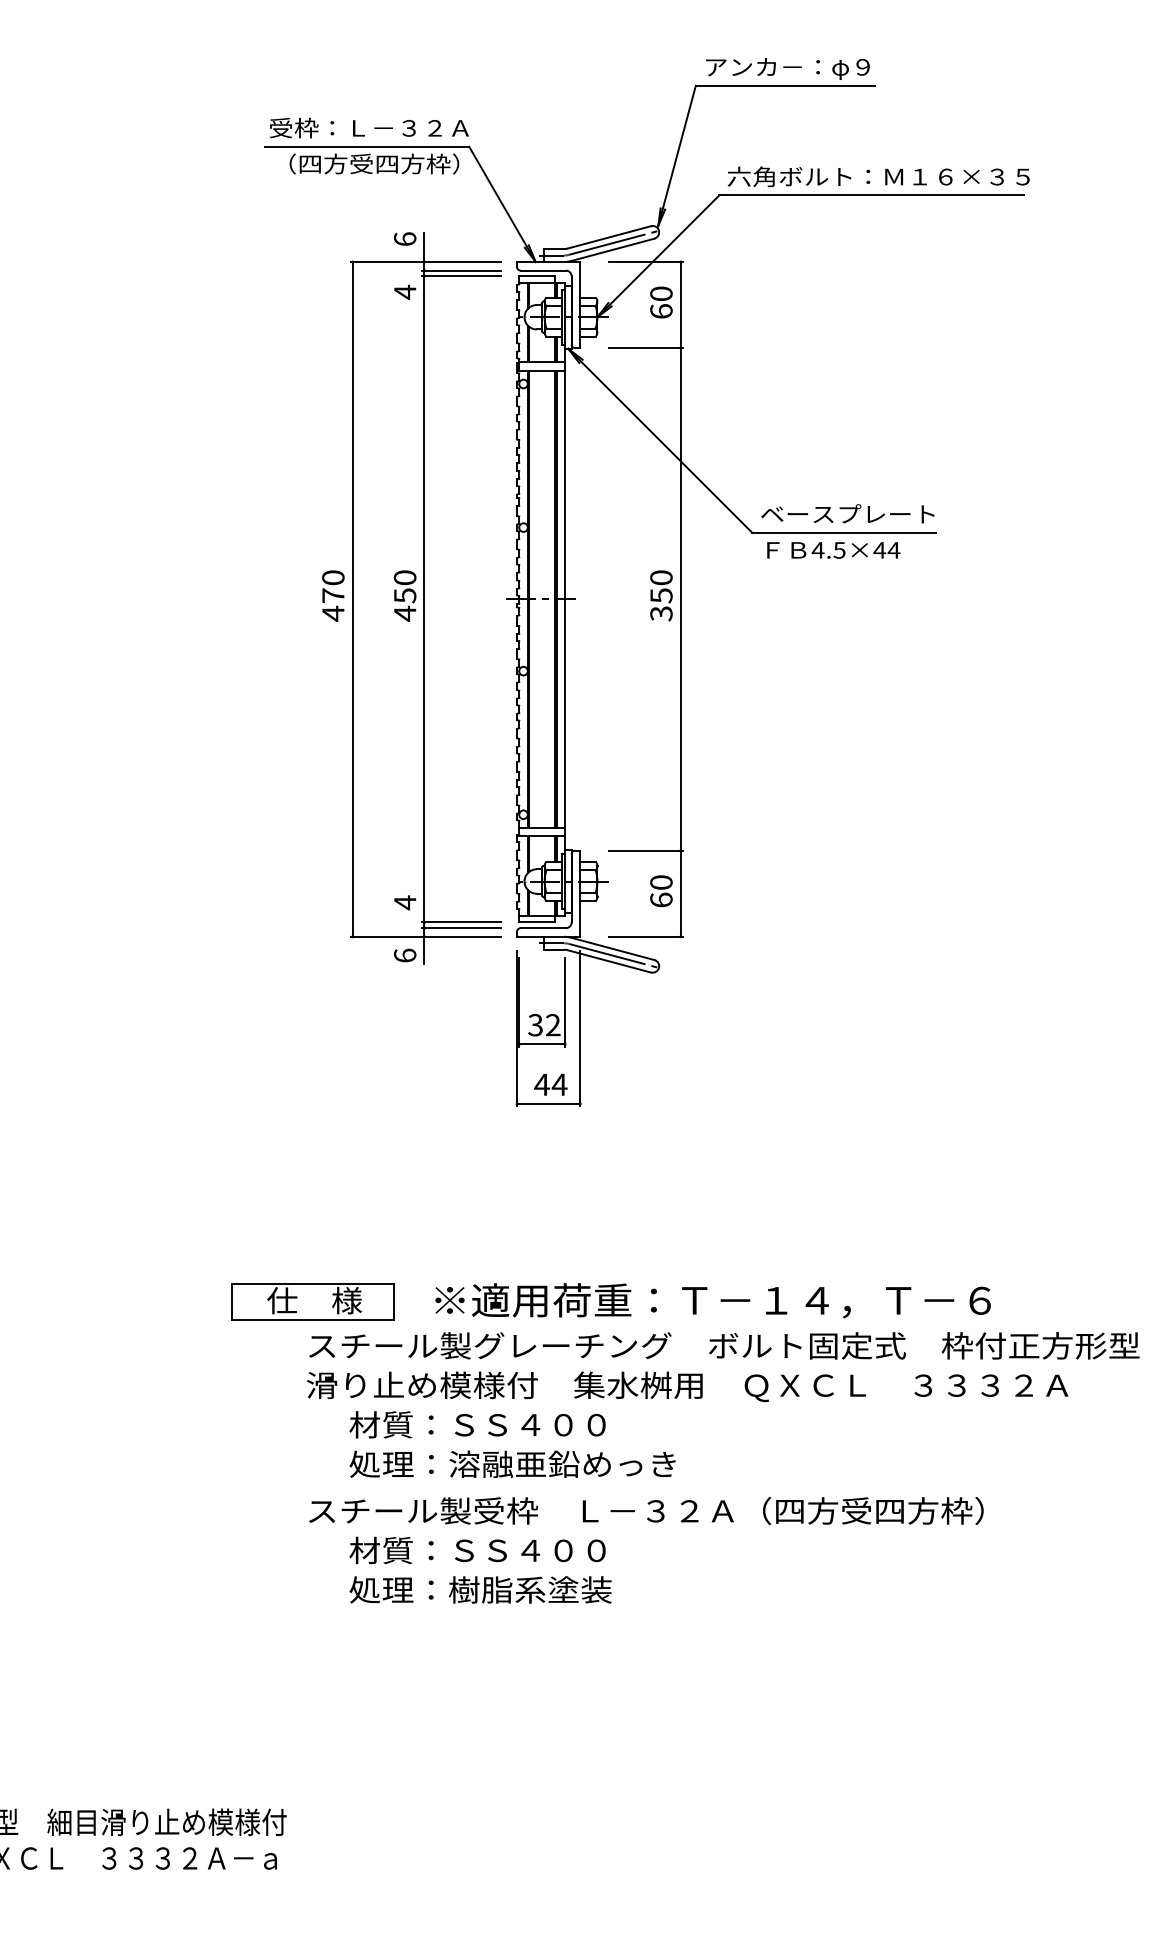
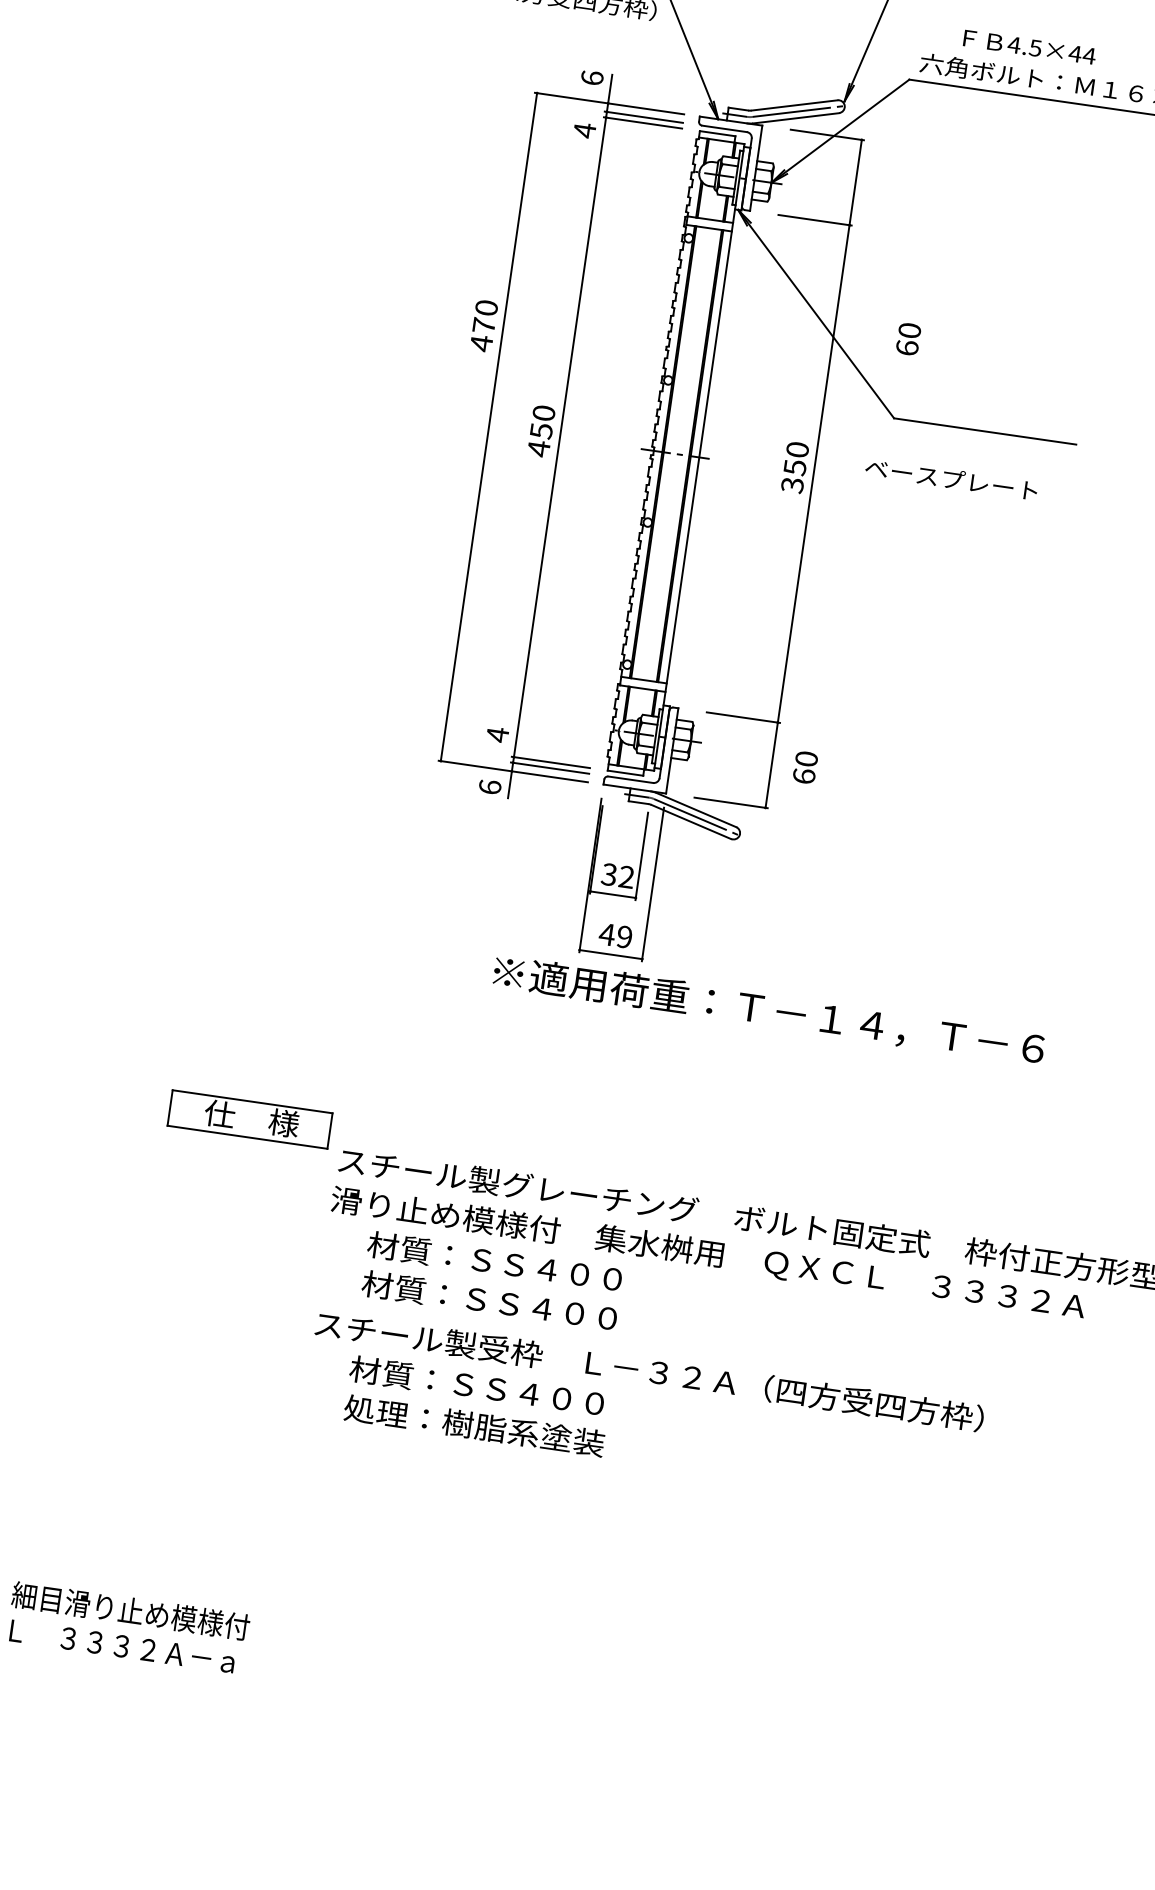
text: (661, 302) -> (908, 339), moved
text: (847, 513) -> (951, 478), moved
text: (833, 550) -> (1029, 47), moved
text: (333, 595) -> (484, 325), moved
text: (661, 891) -> (805, 767), moved
text: (559, 1084) -> (624, 936), 44 -> 49
text: (712, 1300) -> (768, 1010), moved
part: (312, 1301) -> (249, 1119), moved
text: (512, 1463) -> (523, 1305), 処理：溶融亜鉛めっき -> 材質：ＳＳ４００

